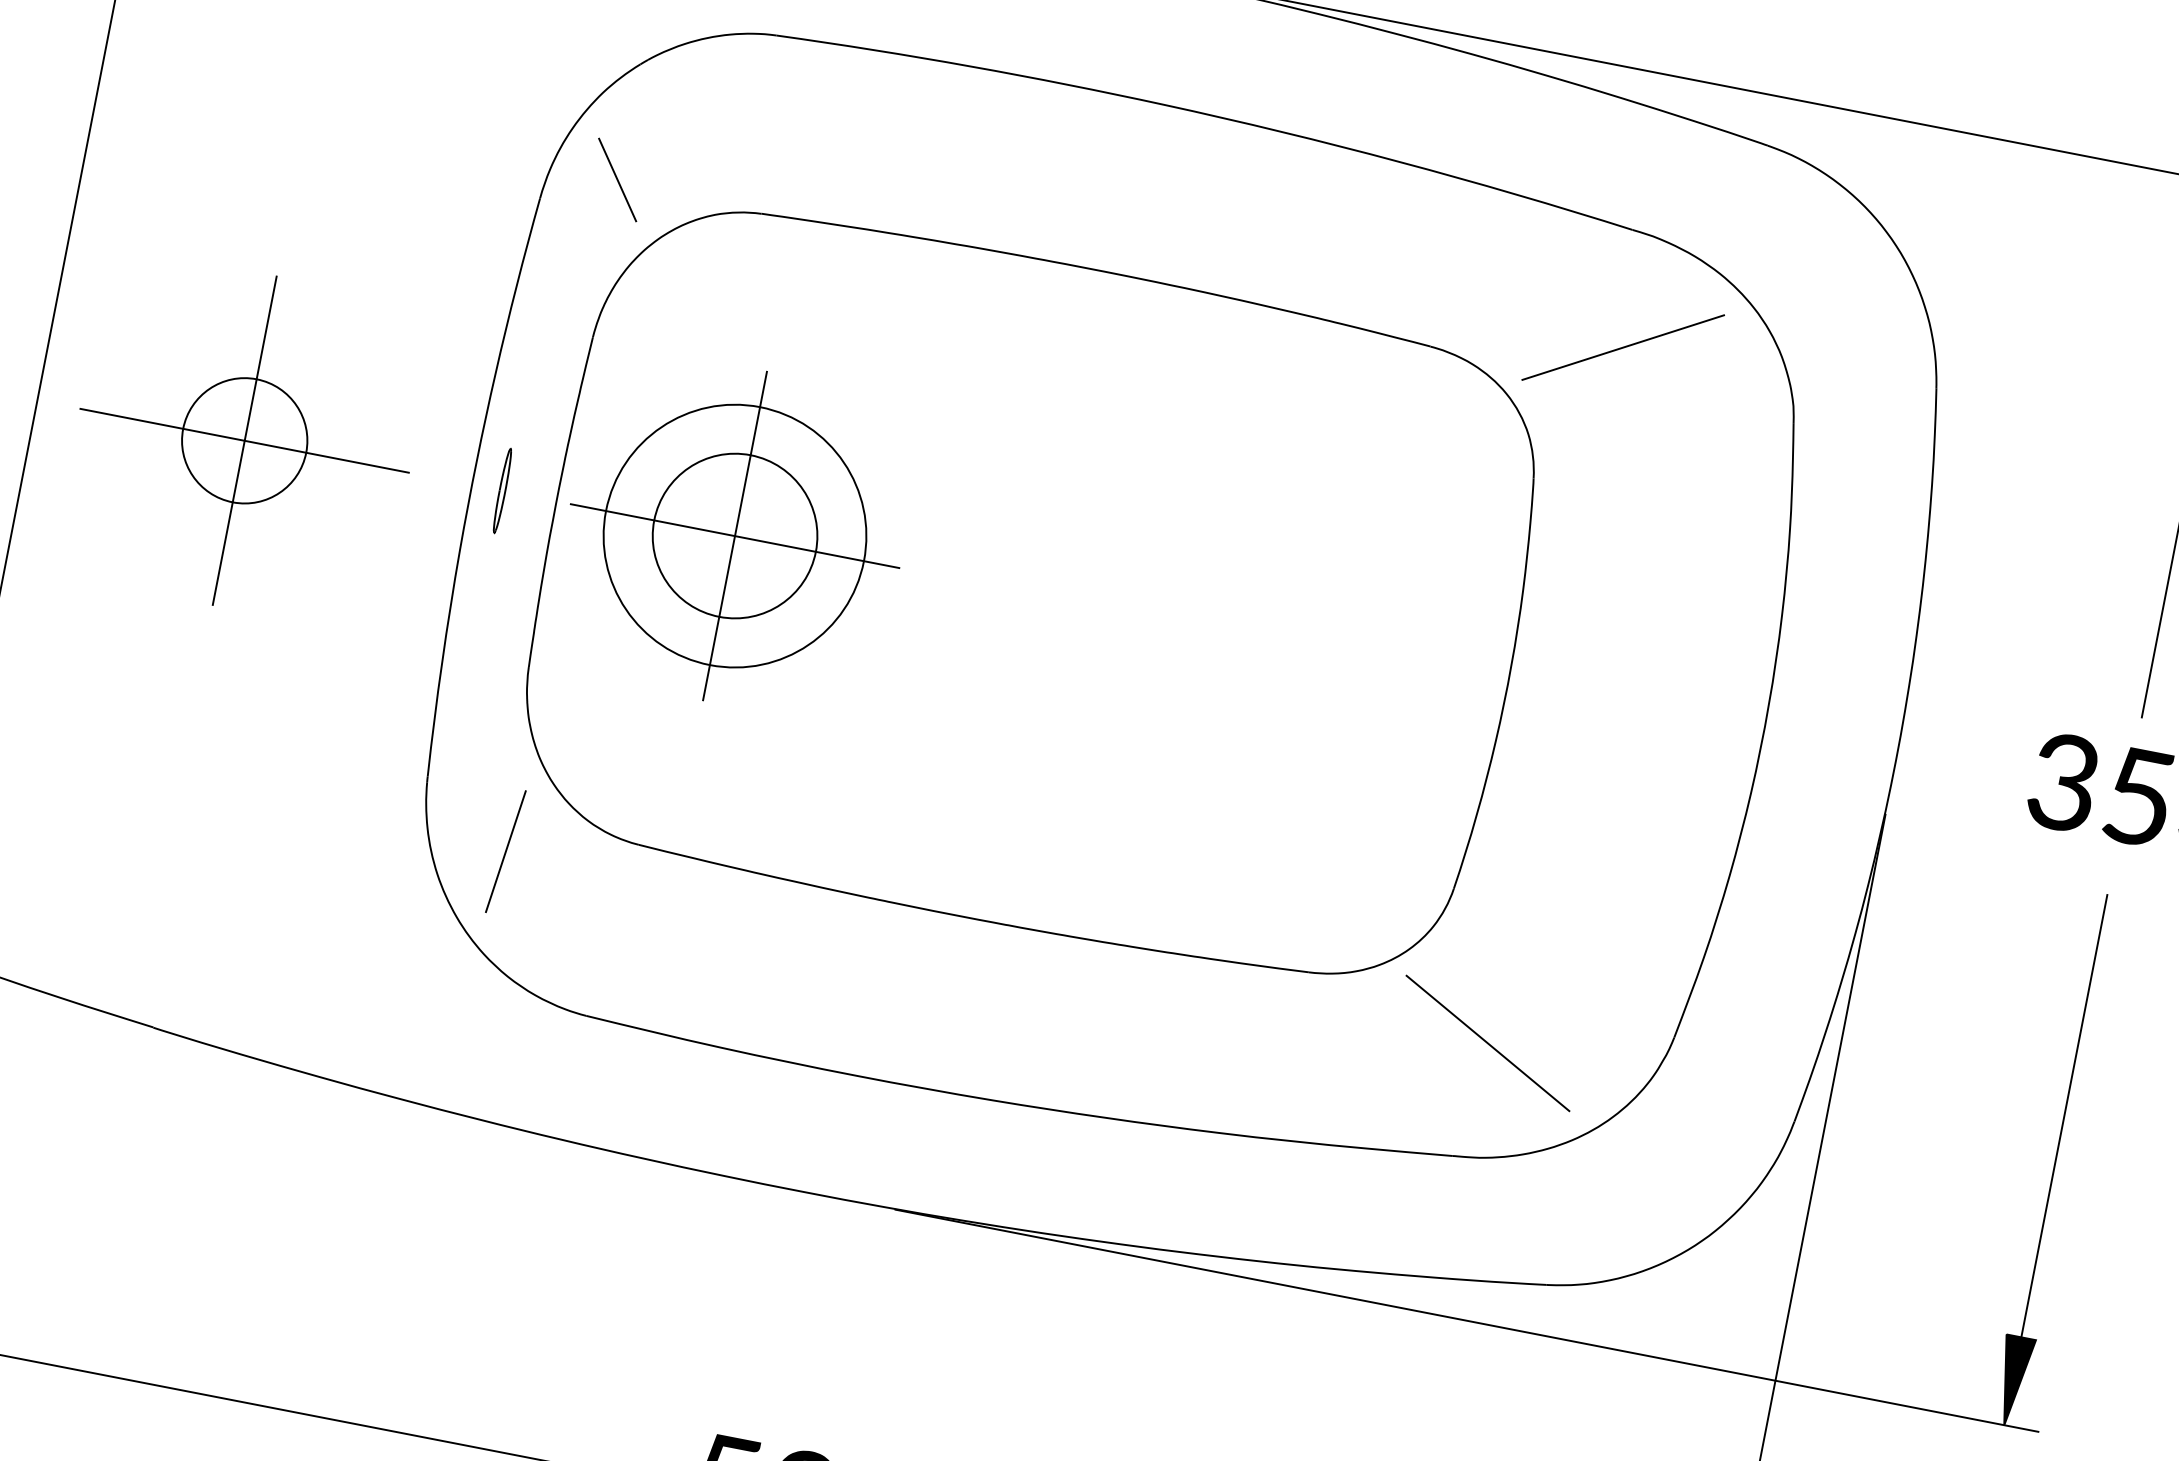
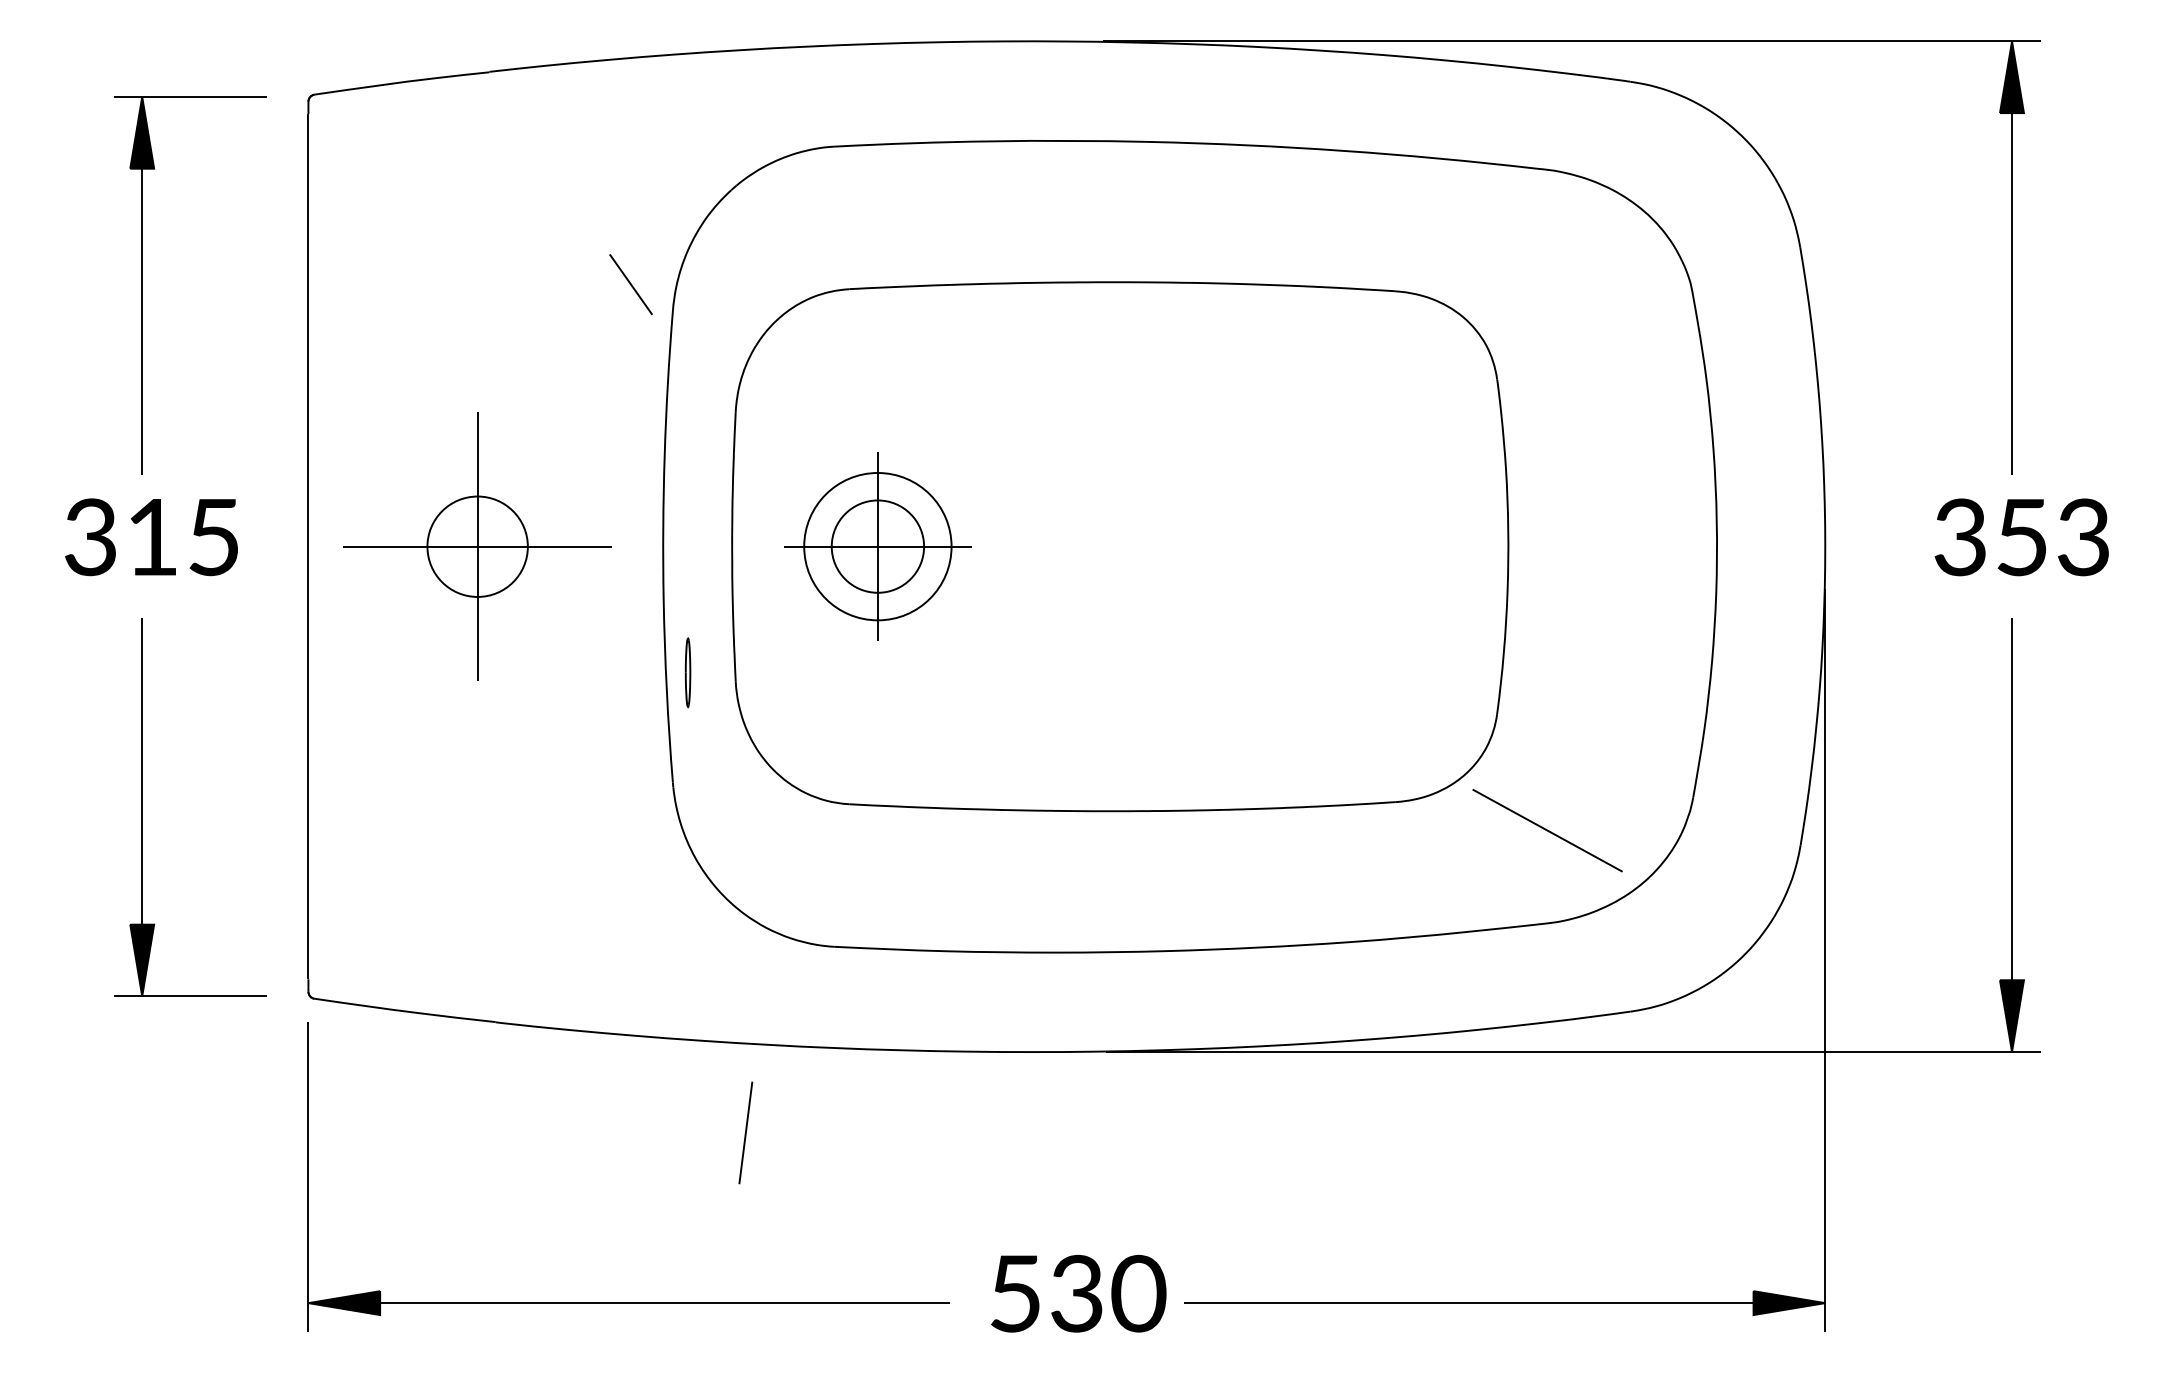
line: (616, 179) -> (630, 284), moved
line: (1623, 347) -> (1547, 262), removed
part: (501, 490) -> (687, 672), moved
part: (734, 535) -> (877, 546), size x0.7
line: (505, 851) -> (745, 1132), moved

